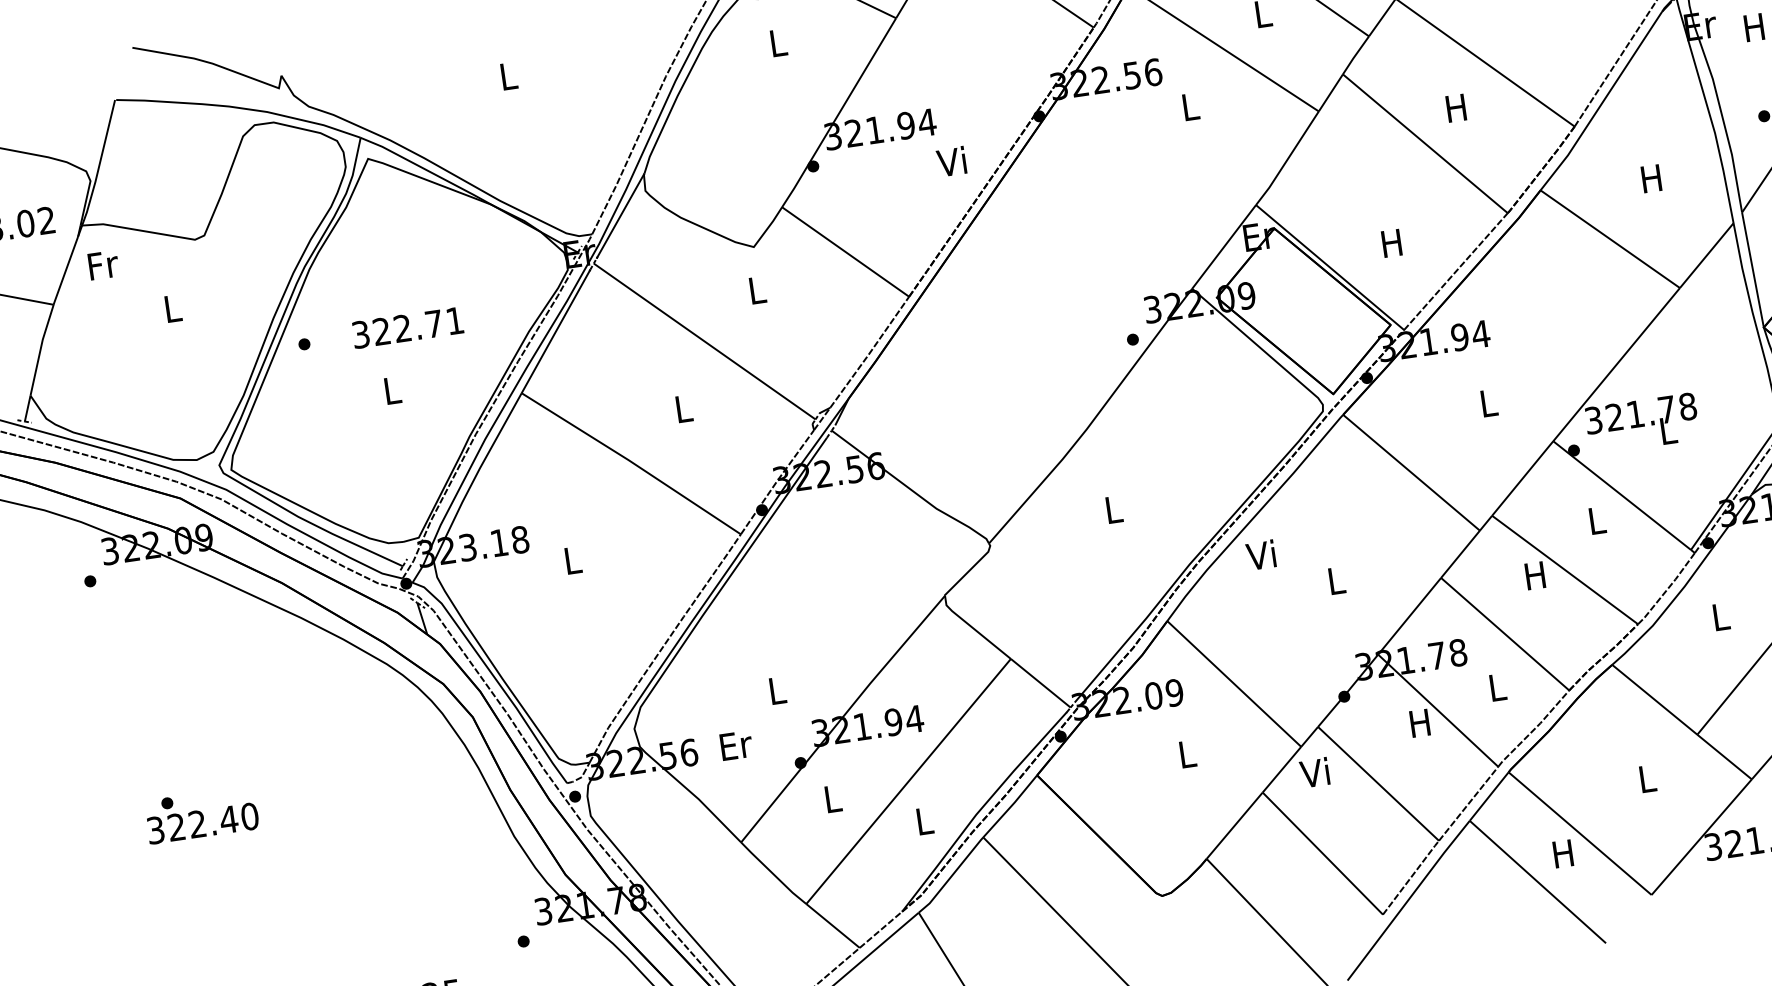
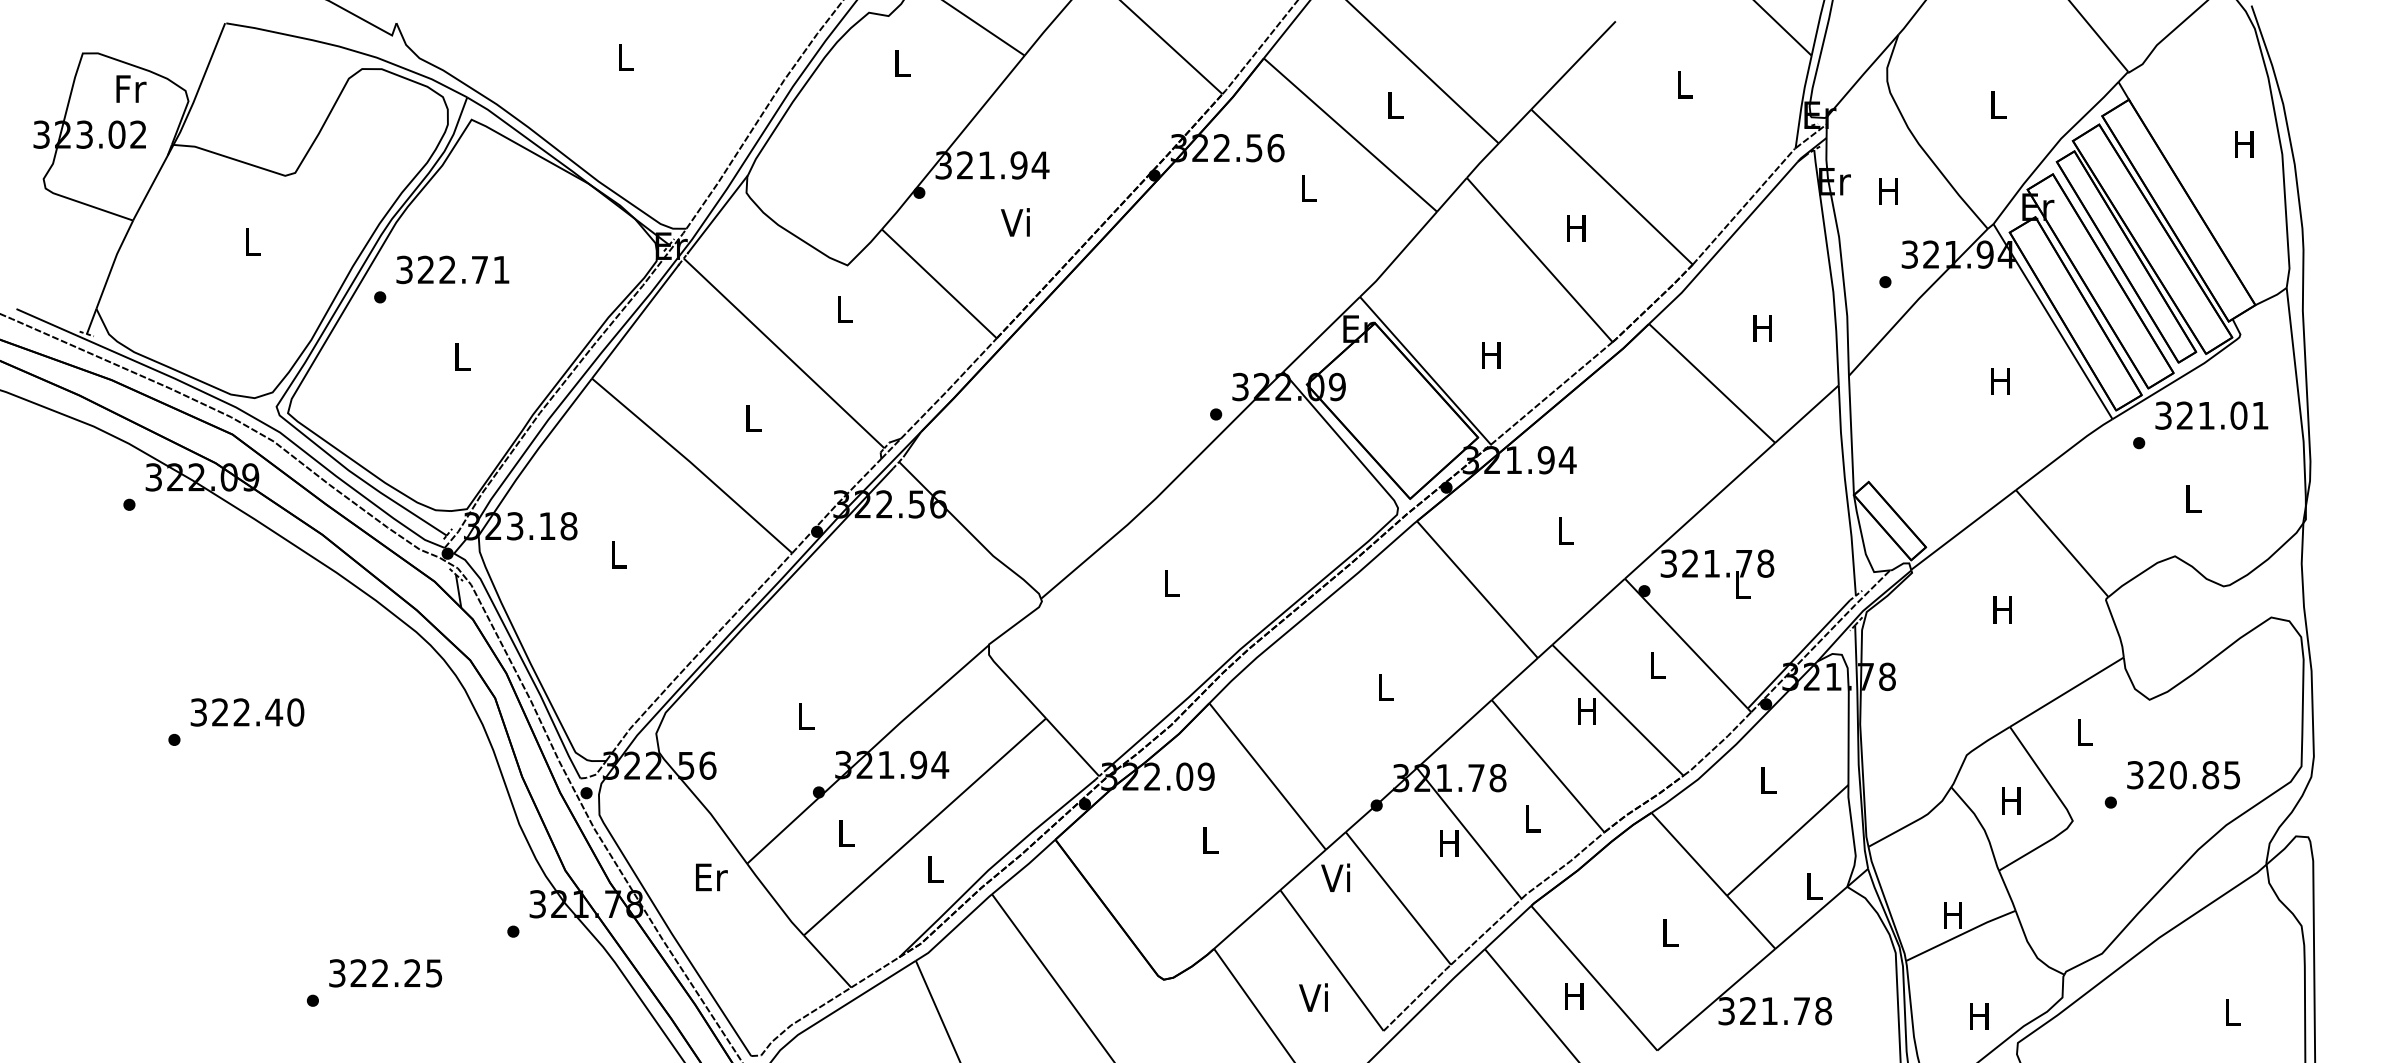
text: (951, 161) -> (1015, 222), moved
text: (103, 264) -> (131, 88), moved
text: (407, 327) -> (452, 269), moved
text: (1260, 555) -> (1313, 997), moved
text: (736, 745) -> (711, 877), moved
text: (203, 823) -> (247, 712), moved

